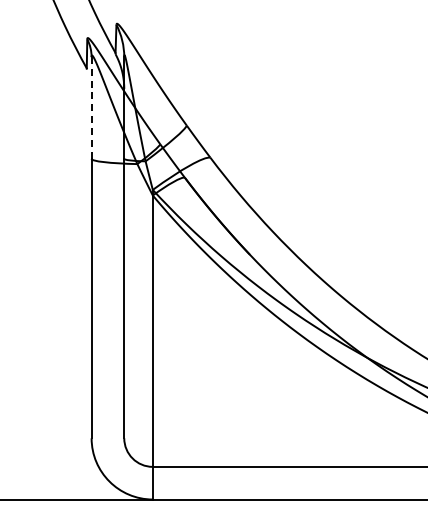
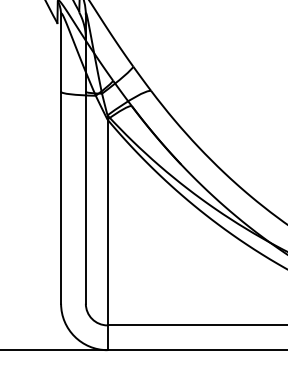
line: (91, 108) -> (61, 53), dashed -> solid

